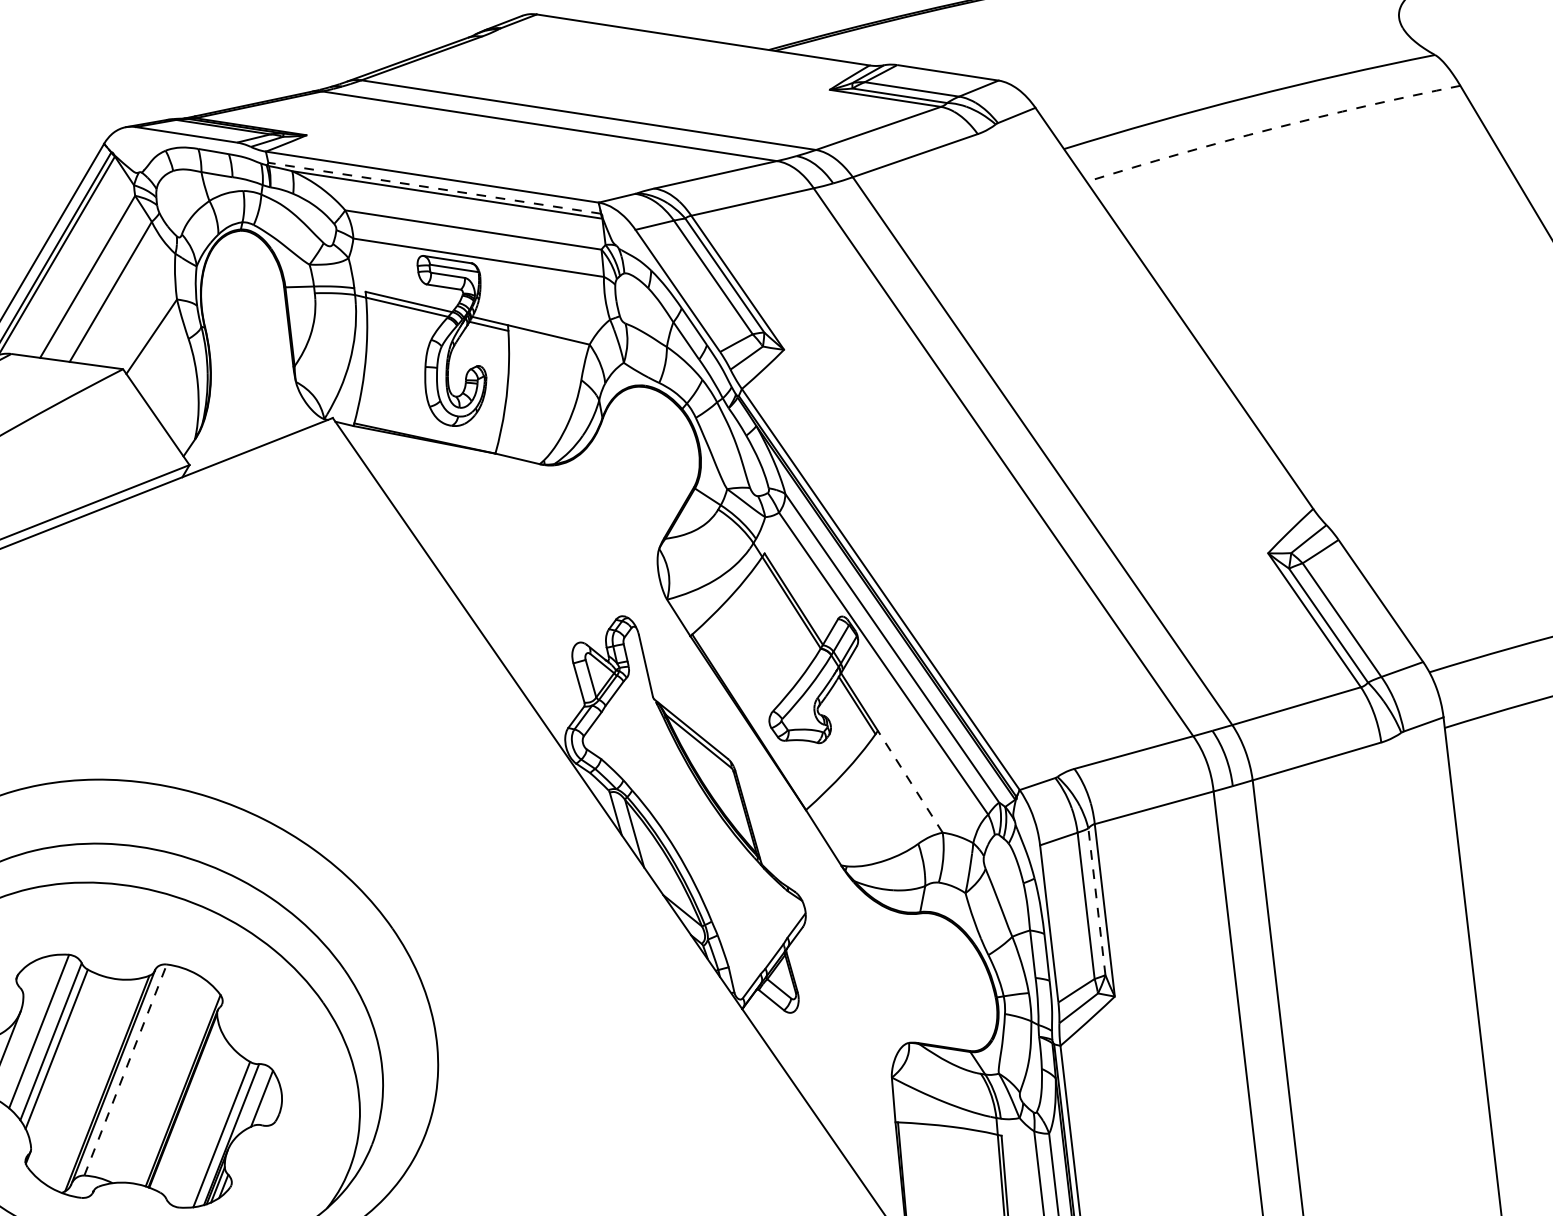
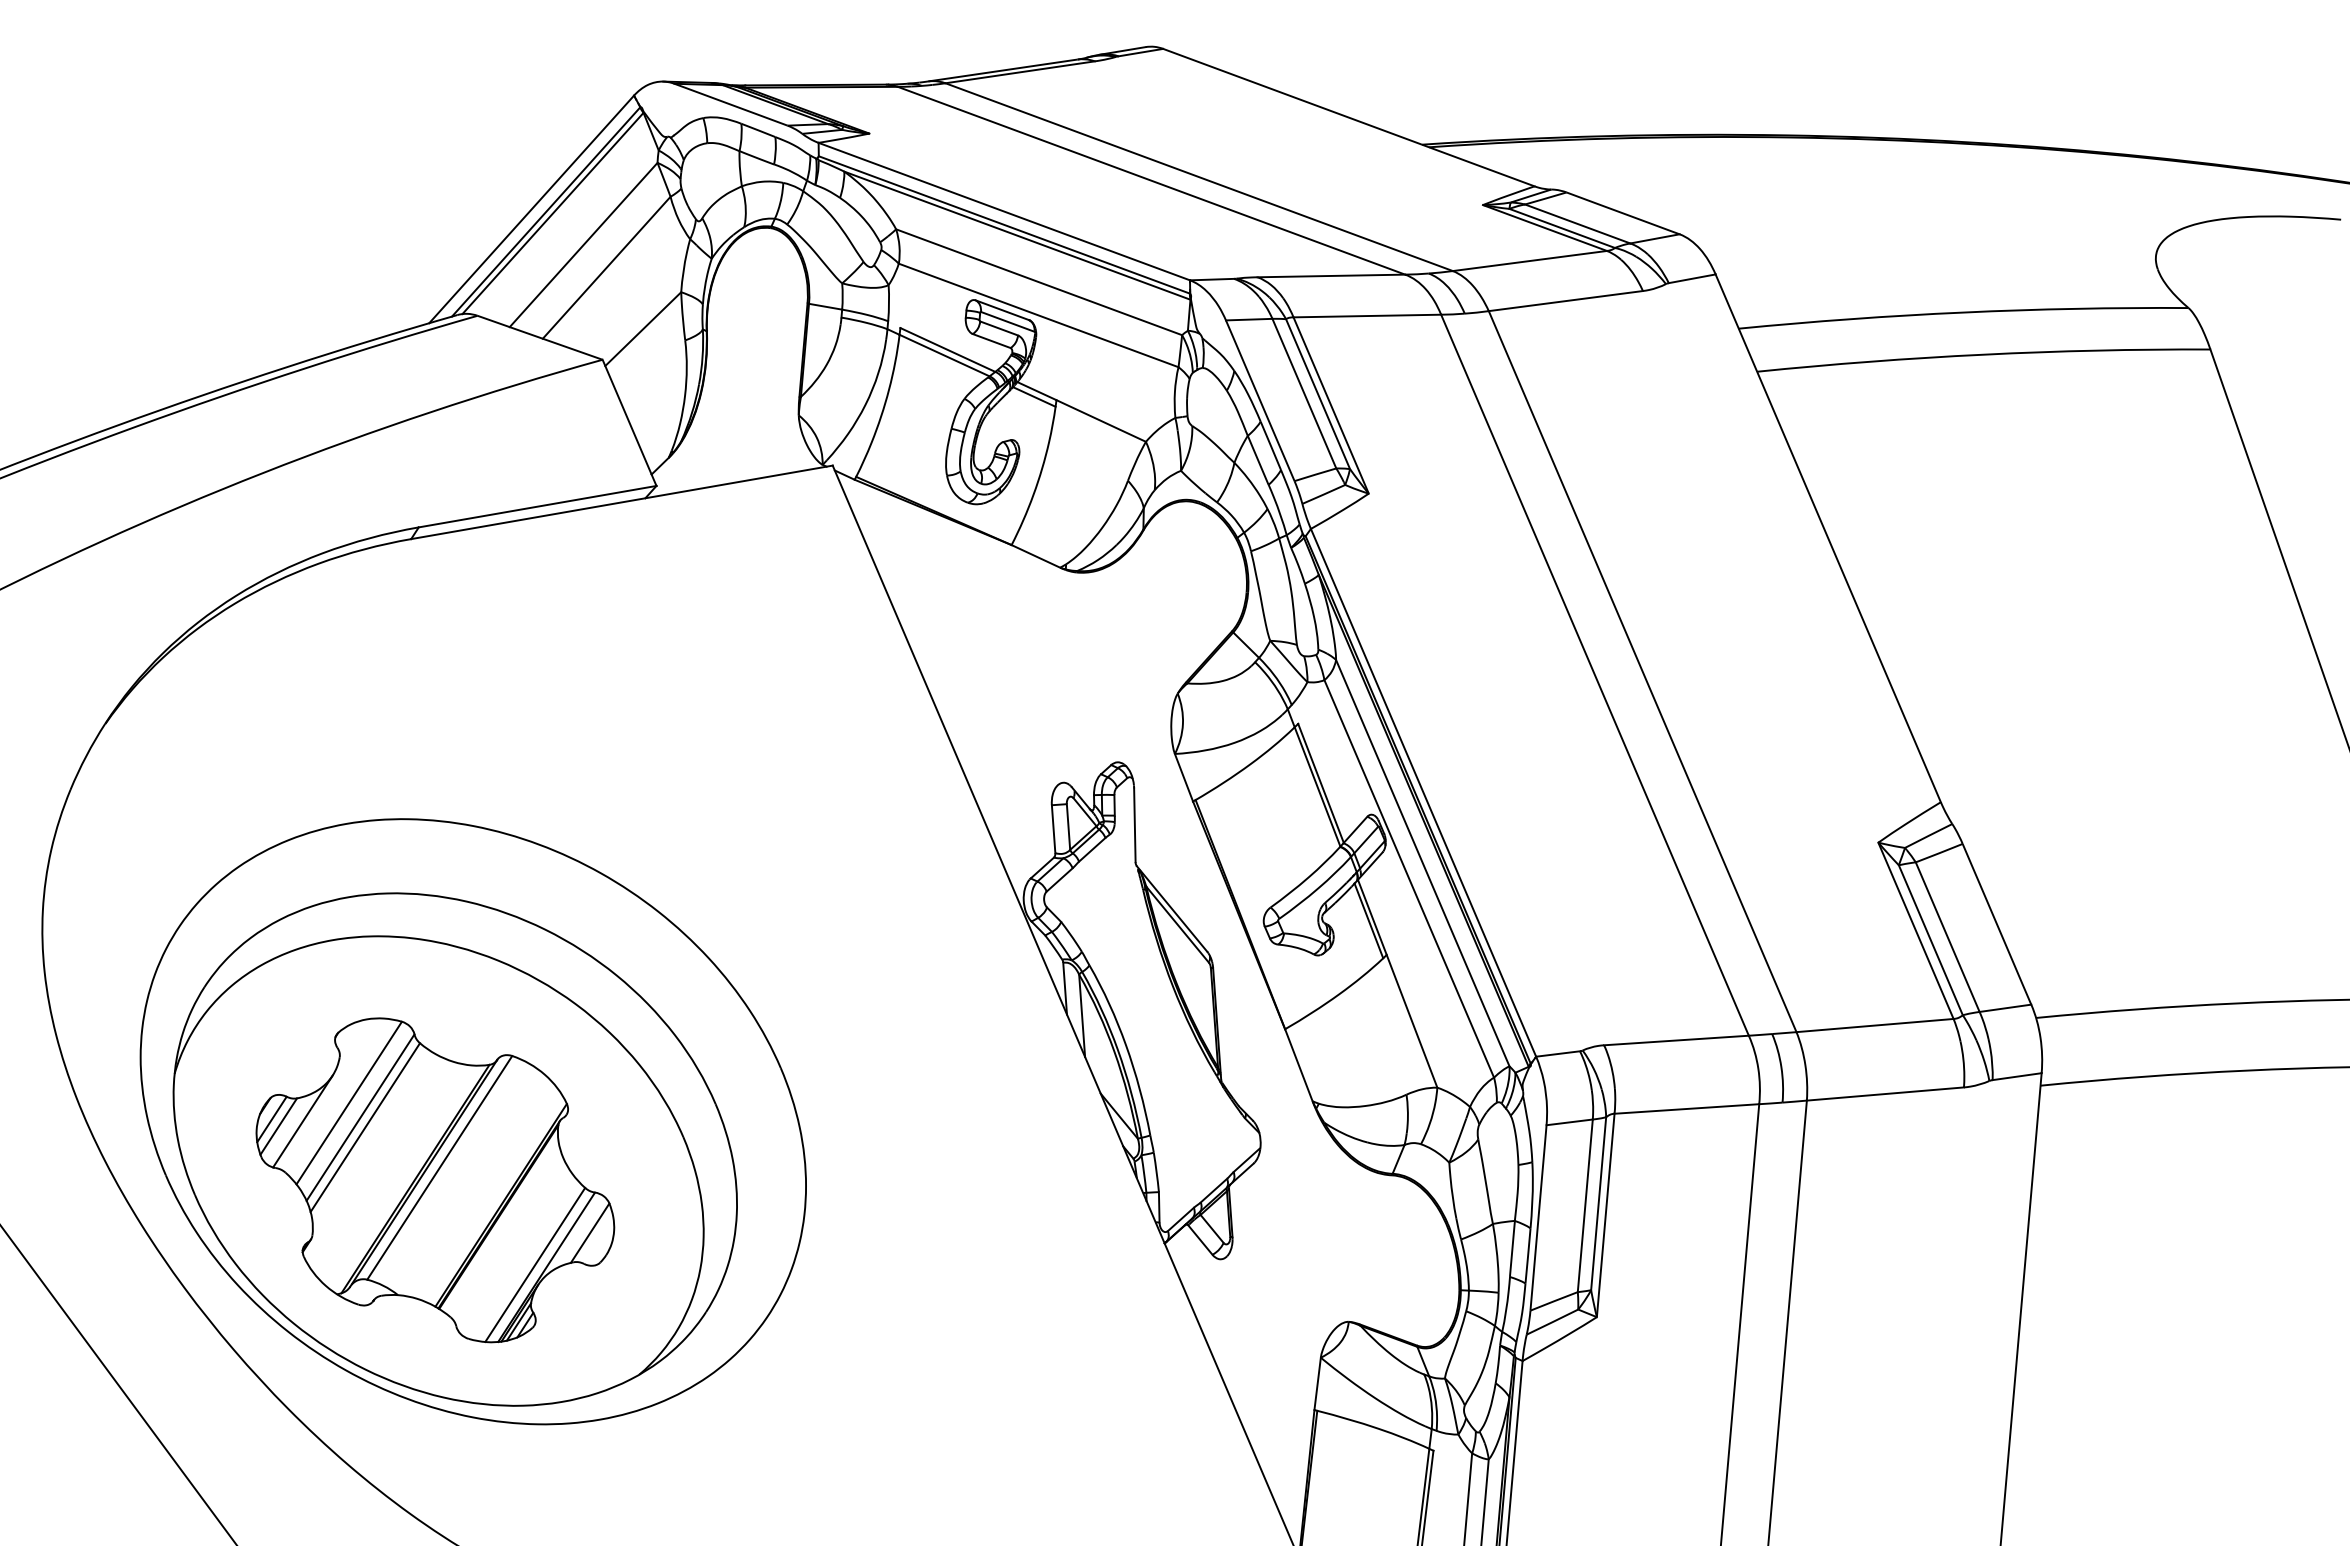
arc: (1272, 128) -> (1983, 354), dashed -> solid
line: (434, 187) -> (1004, 224), dashed -> solid
line: (909, 781) -> (1411, 1020), dashed -> solid
line: (1096, 901) -> (1598, 1203), dashed -> solid
line: (126, 1069) -> (440, 1167), dashed -> solid

